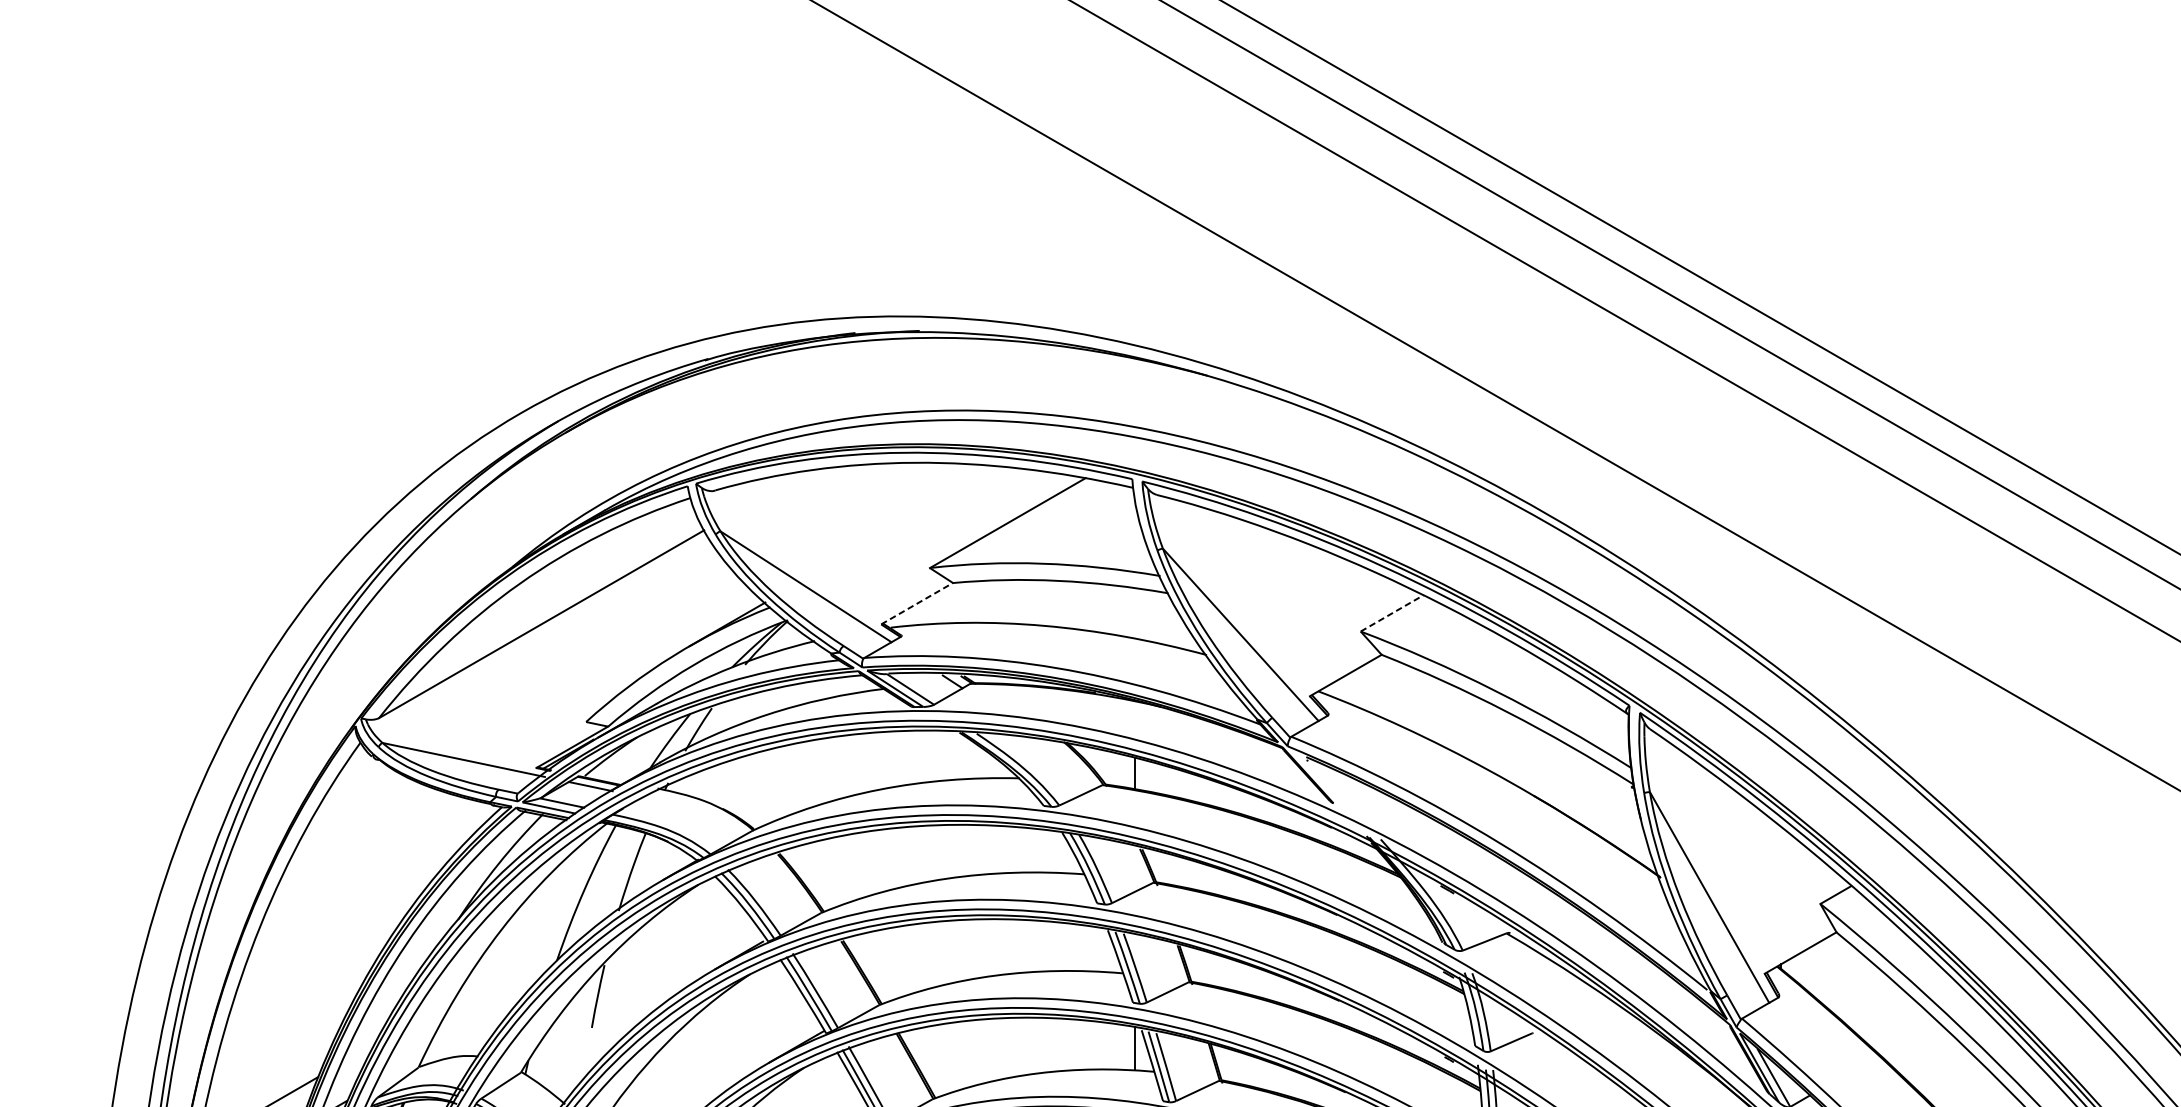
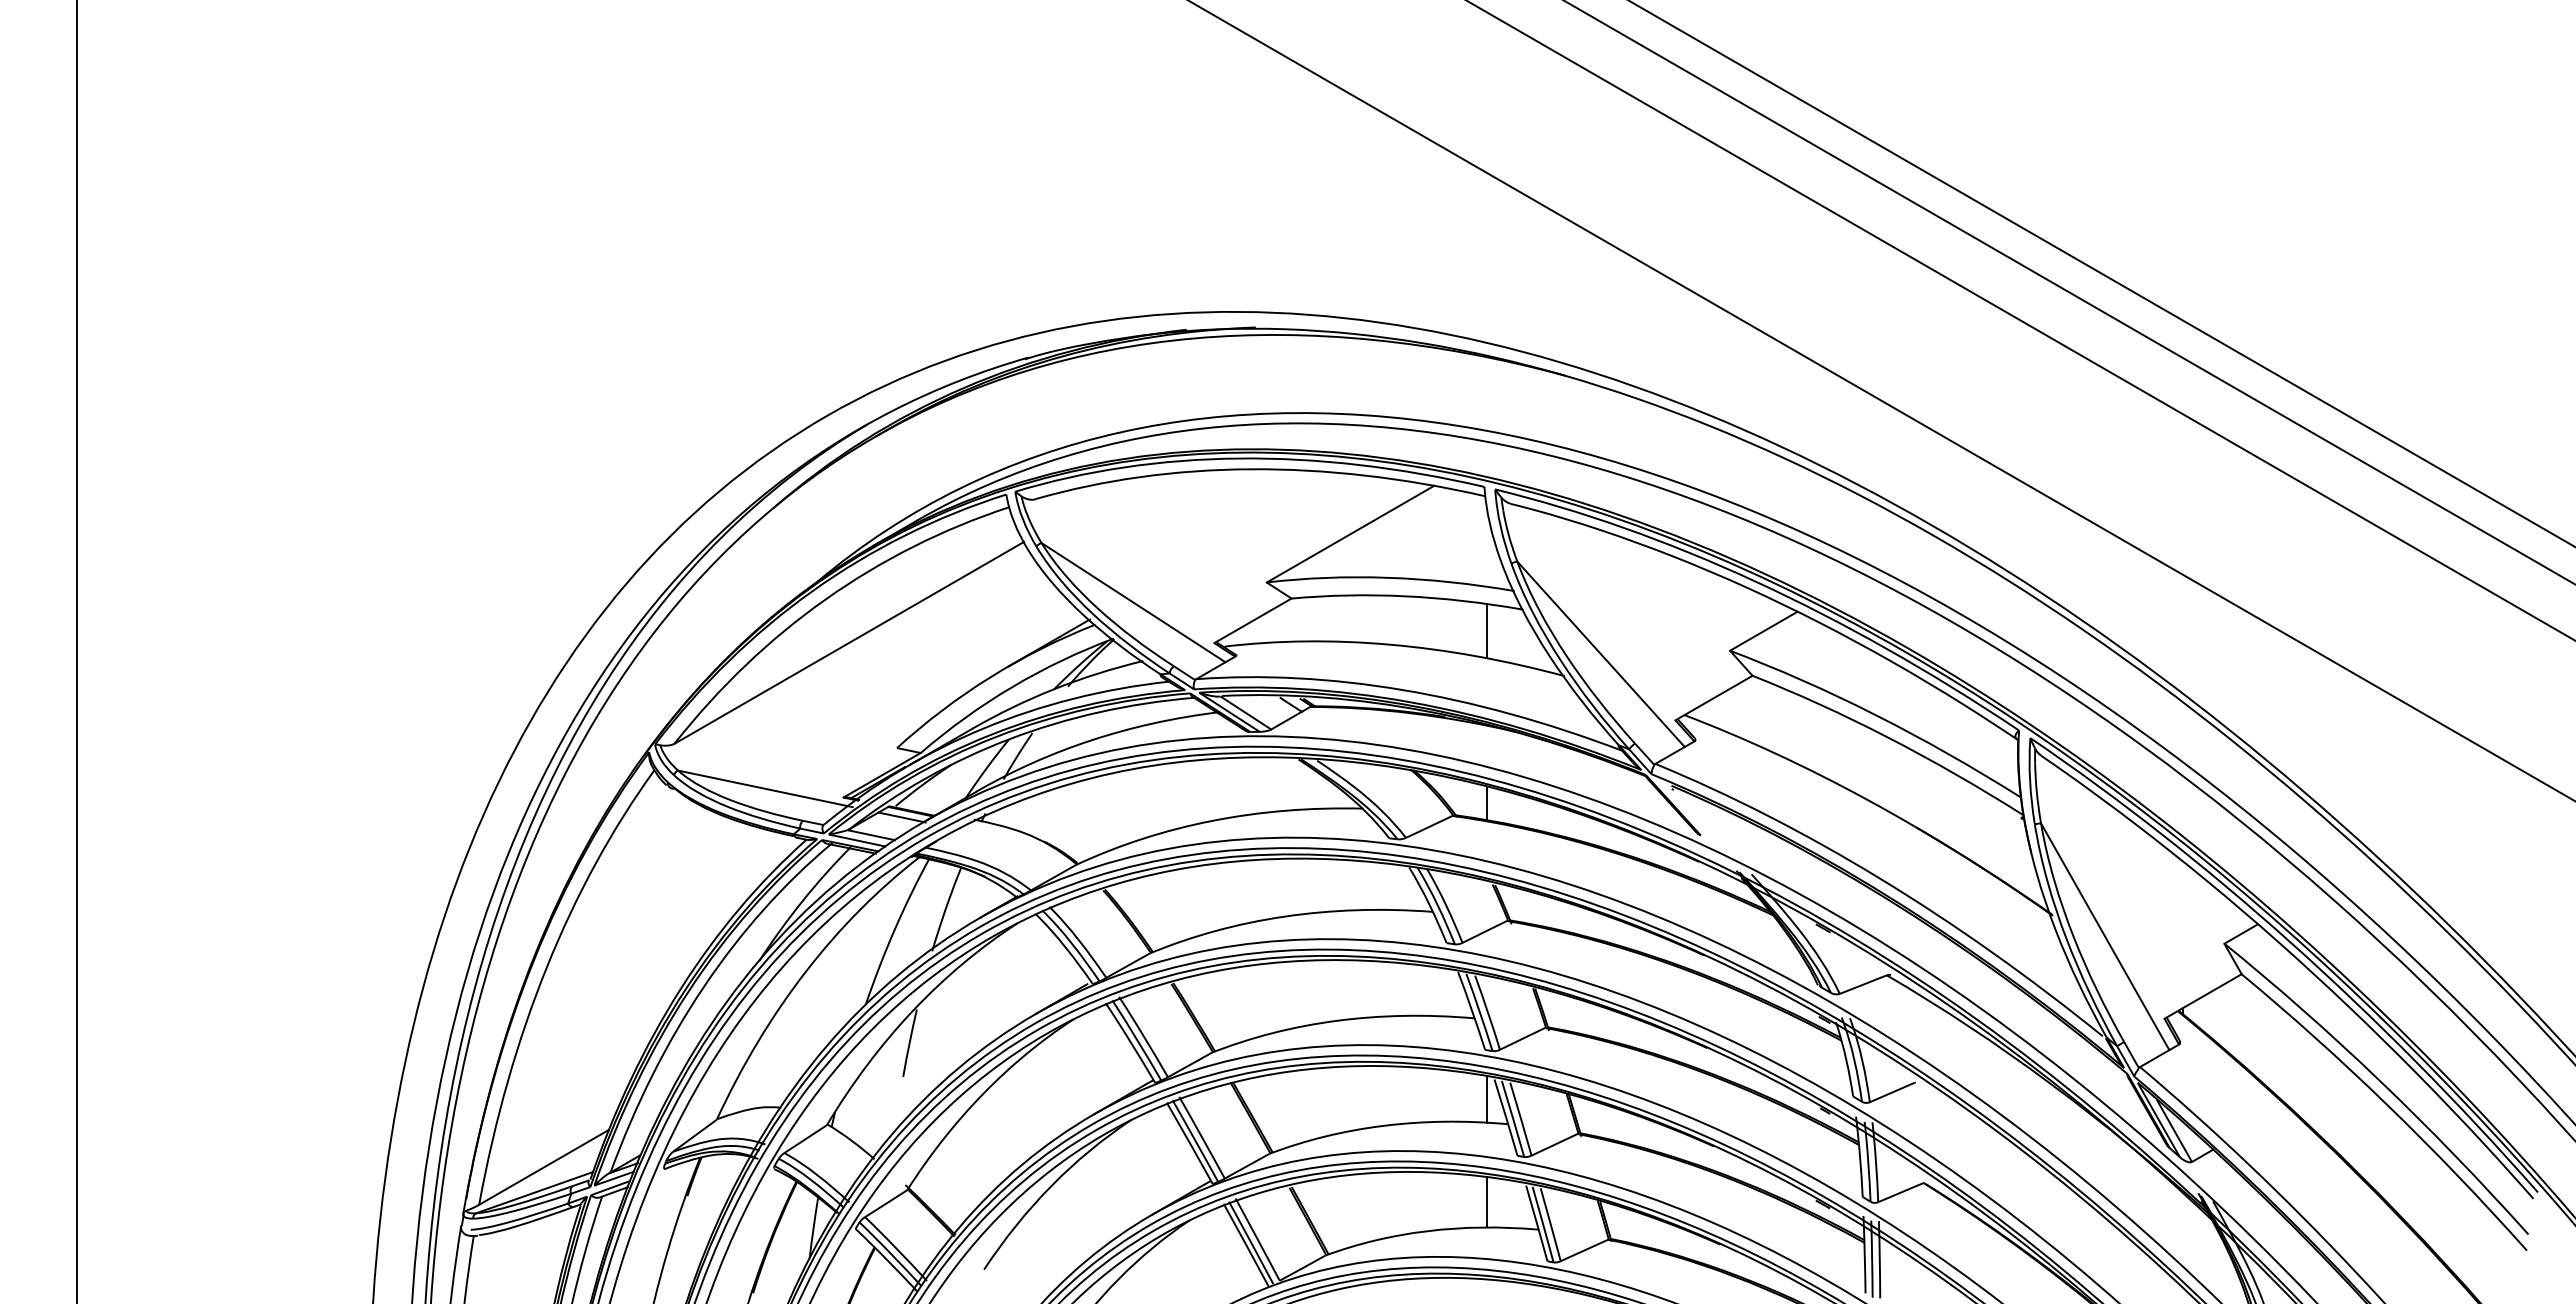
line: (916, 603) -> (1252, 620), dashed -> solid
line: (1135, 612) -> (1487, 630), added
line: (1391, 613) -> (1763, 631), dashed -> solid

